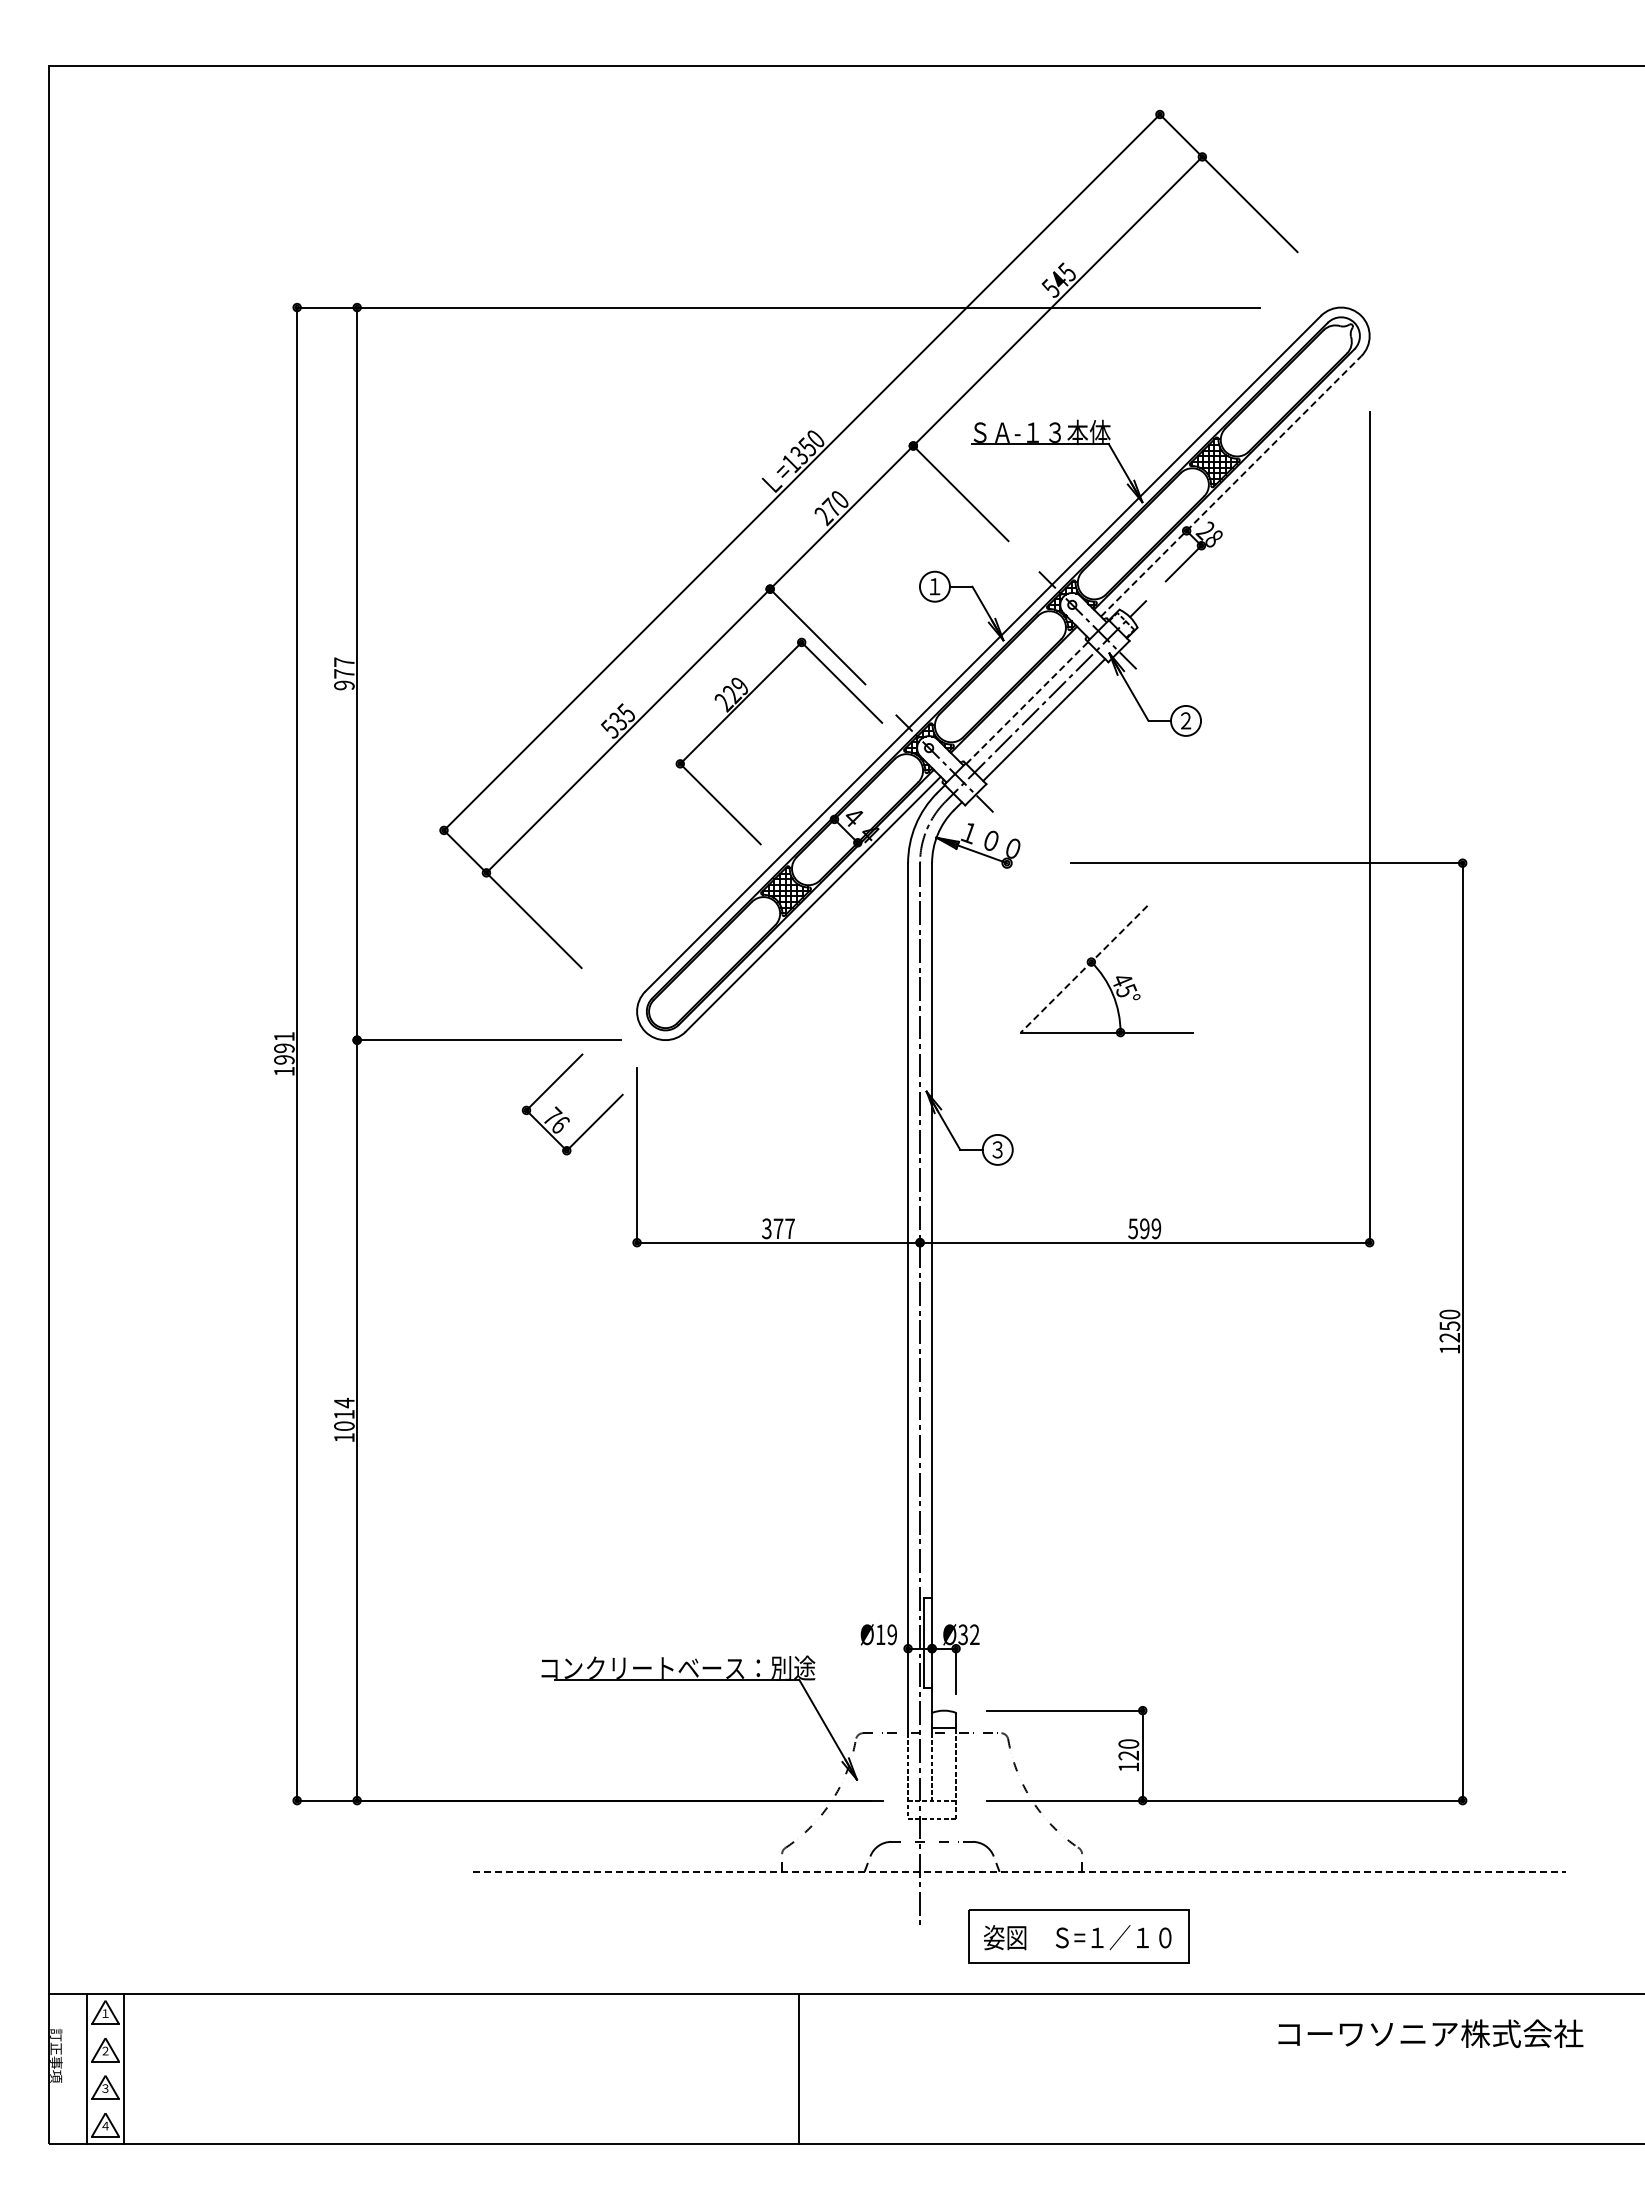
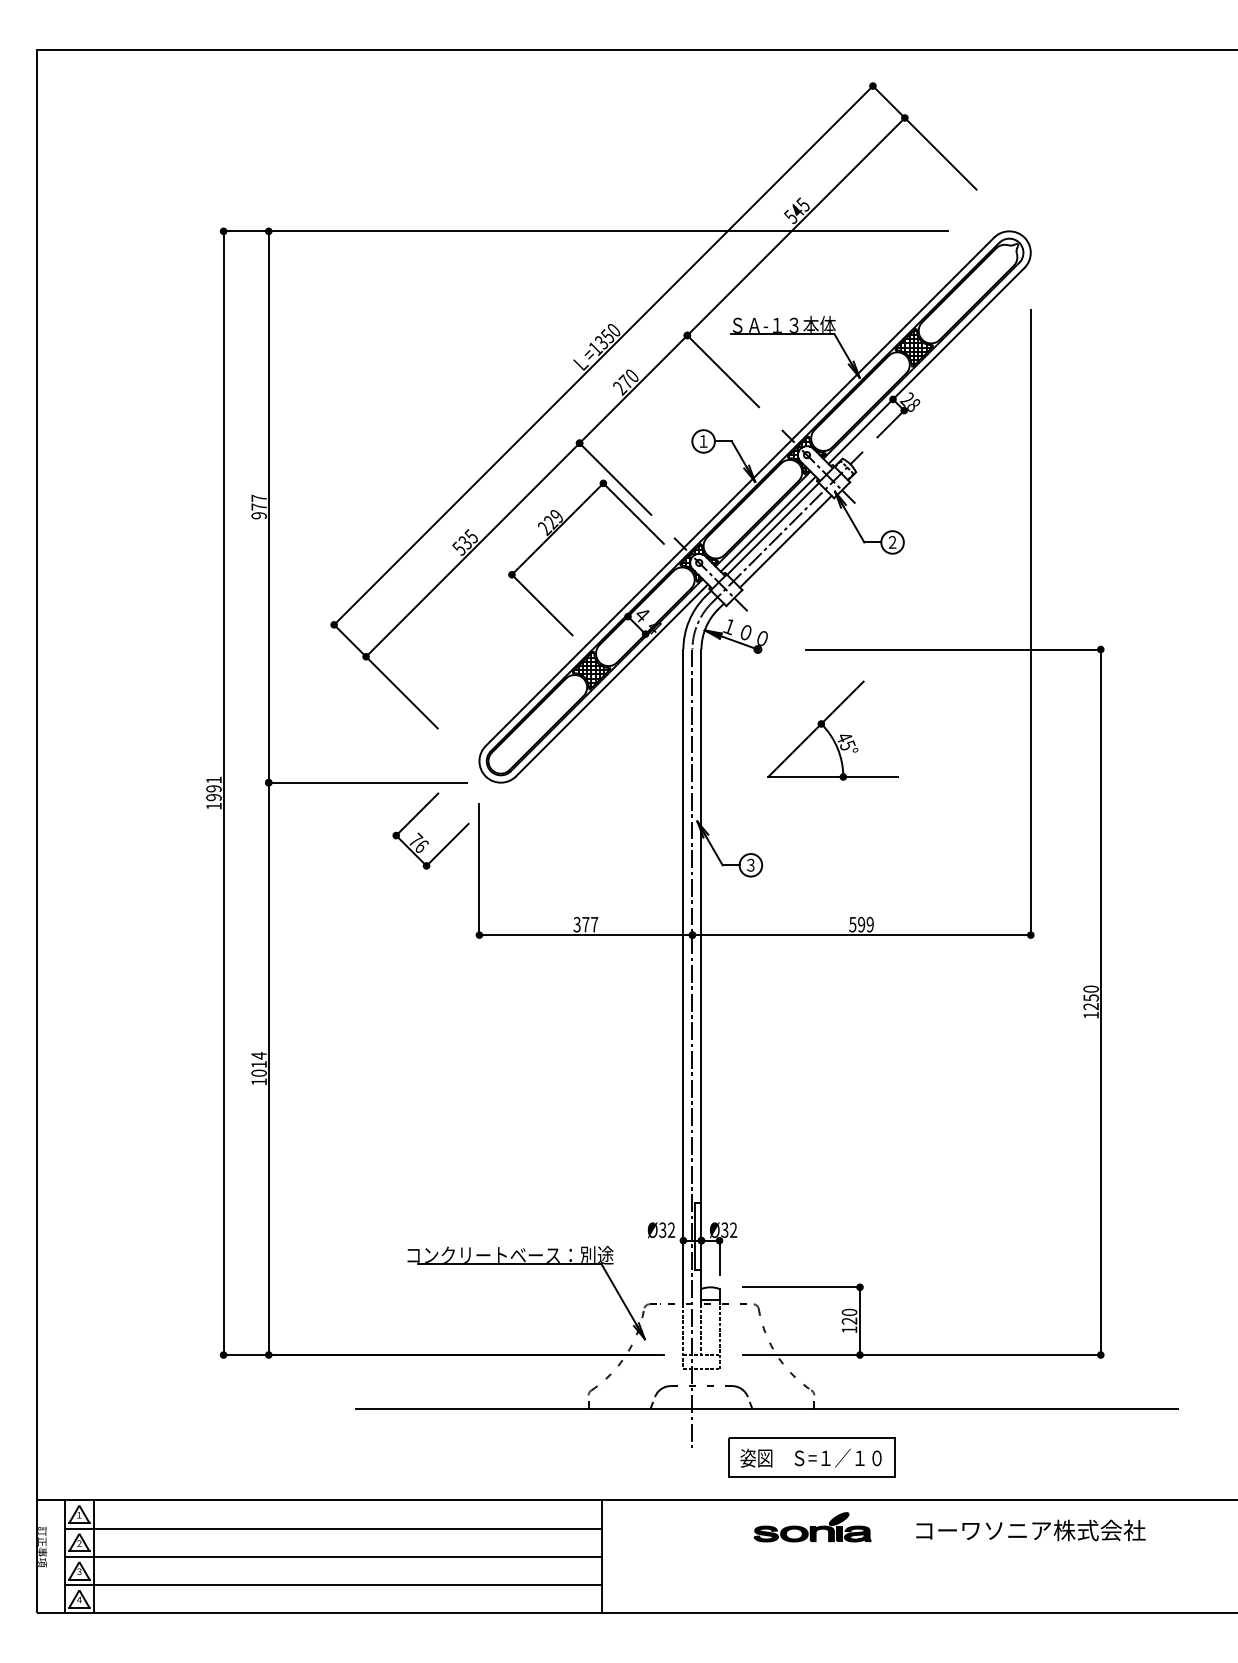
line: (1231, 486) -> (926, 366), dashed -> solid
line: (1020, 696) -> (768, 524), added
line: (1027, 702) -> (773, 528), dashed -> solid
line: (1084, 969) -> (816, 729), dashed -> solid
text: (886, 1634) -> (667, 1230), Ø19 -> Ø32
line: (1019, 1871) -> (767, 1408), dashed -> solid
part: (1079, 2029) -> (812, 1527), added
line: (442, 2031) -> (333, 1528), added
text: (1430, 2033) -> (1030, 1530), moved
line: (442, 2068) -> (333, 1556), added
line: (442, 2106) -> (333, 1585), added

